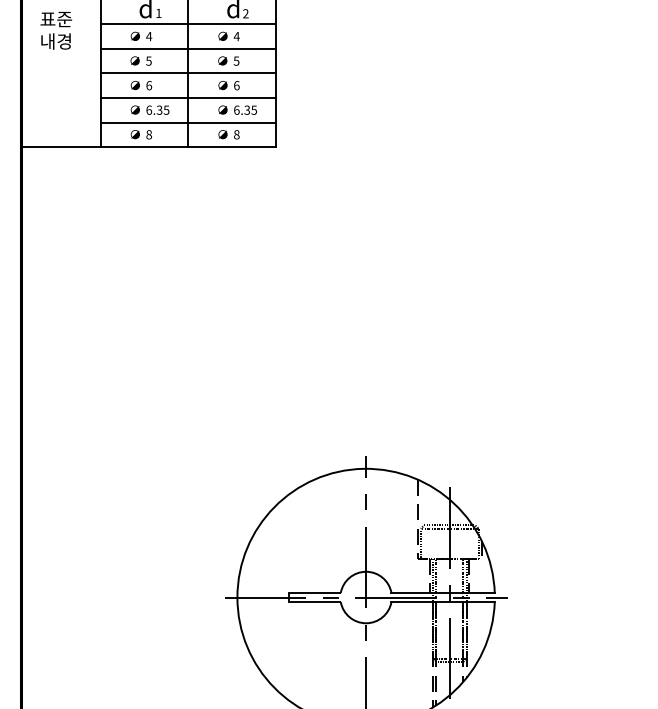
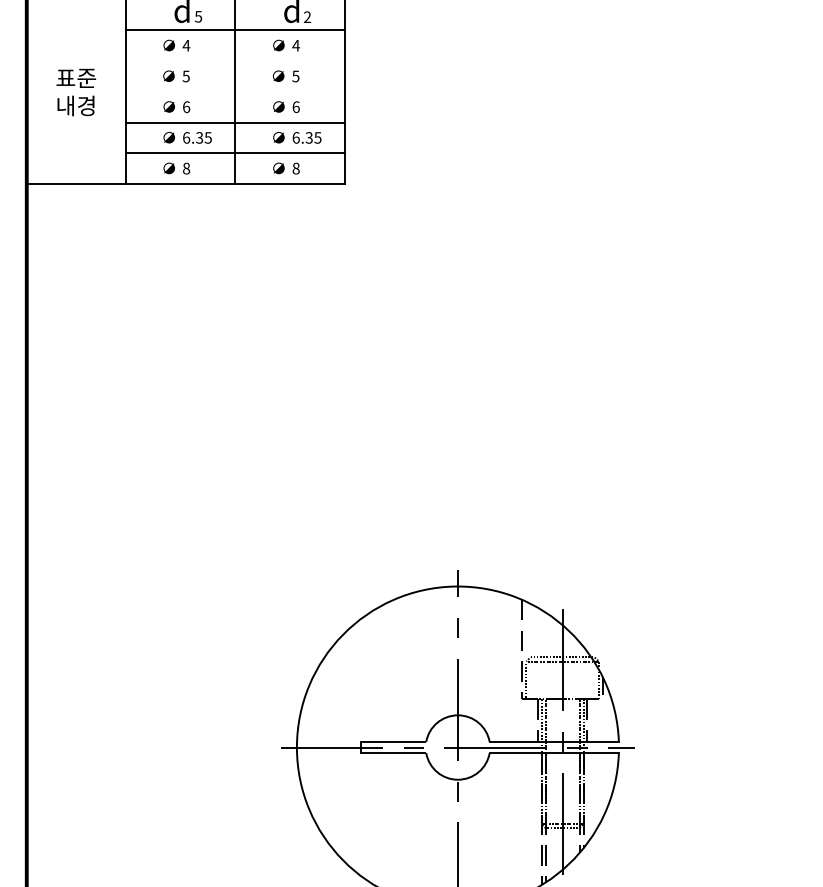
text: (158, 13) -> (198, 16), 1 -> 5
text: (56, 30) -> (76, 92), moved
line: (188, 49) -> (235, 61), removed
line: (188, 73) -> (235, 91), removed

